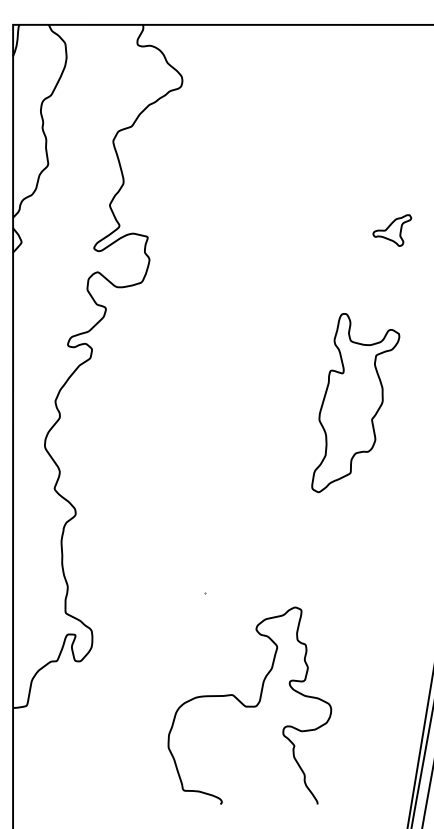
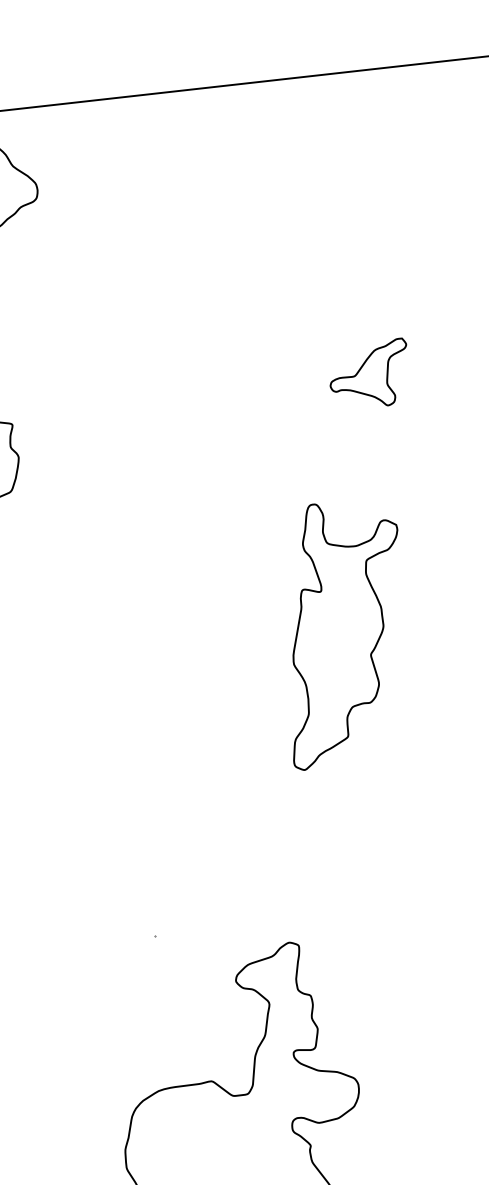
part: (392, 230) -> (369, 374), size x1.43

